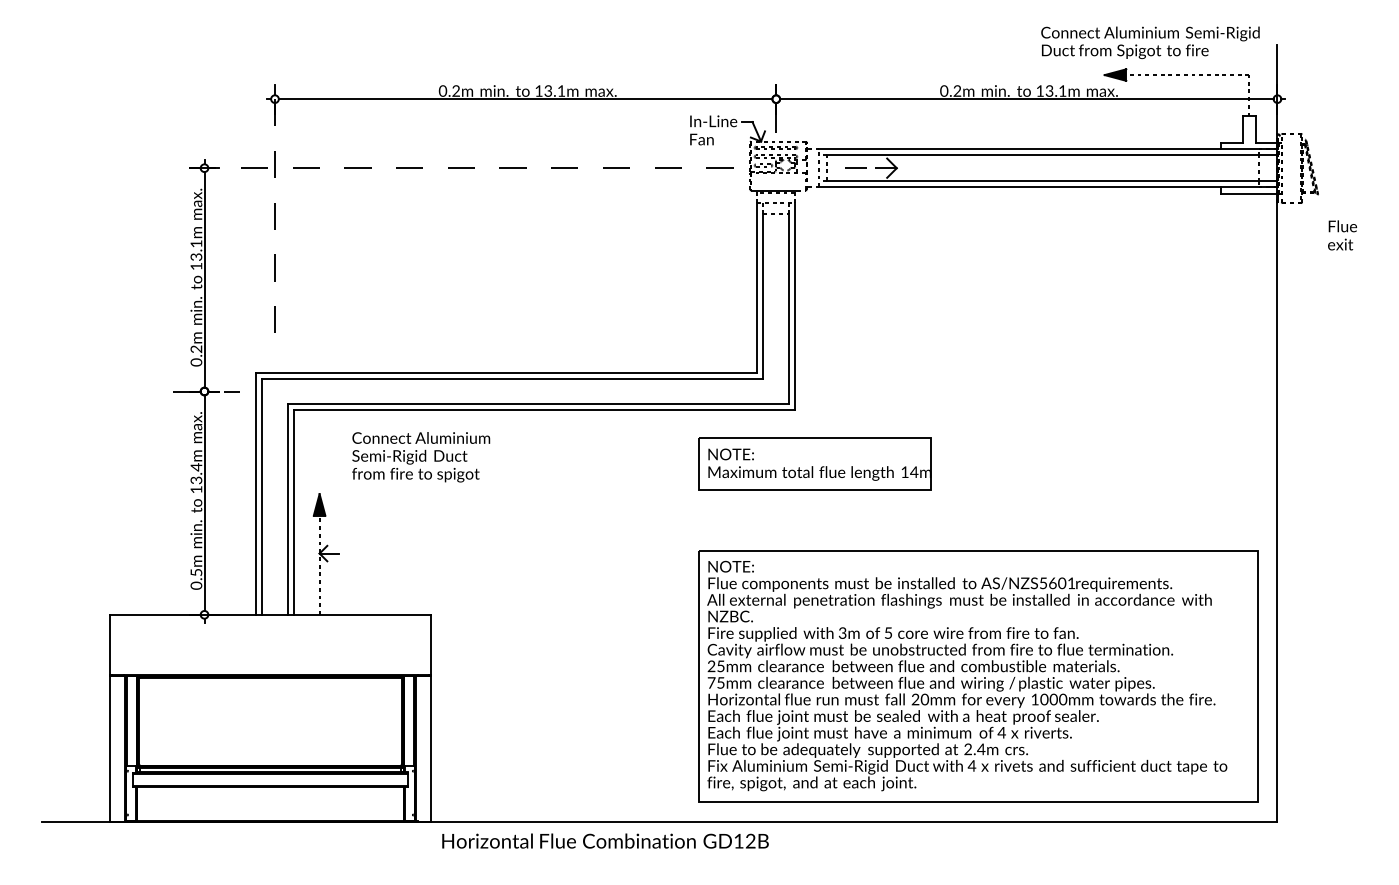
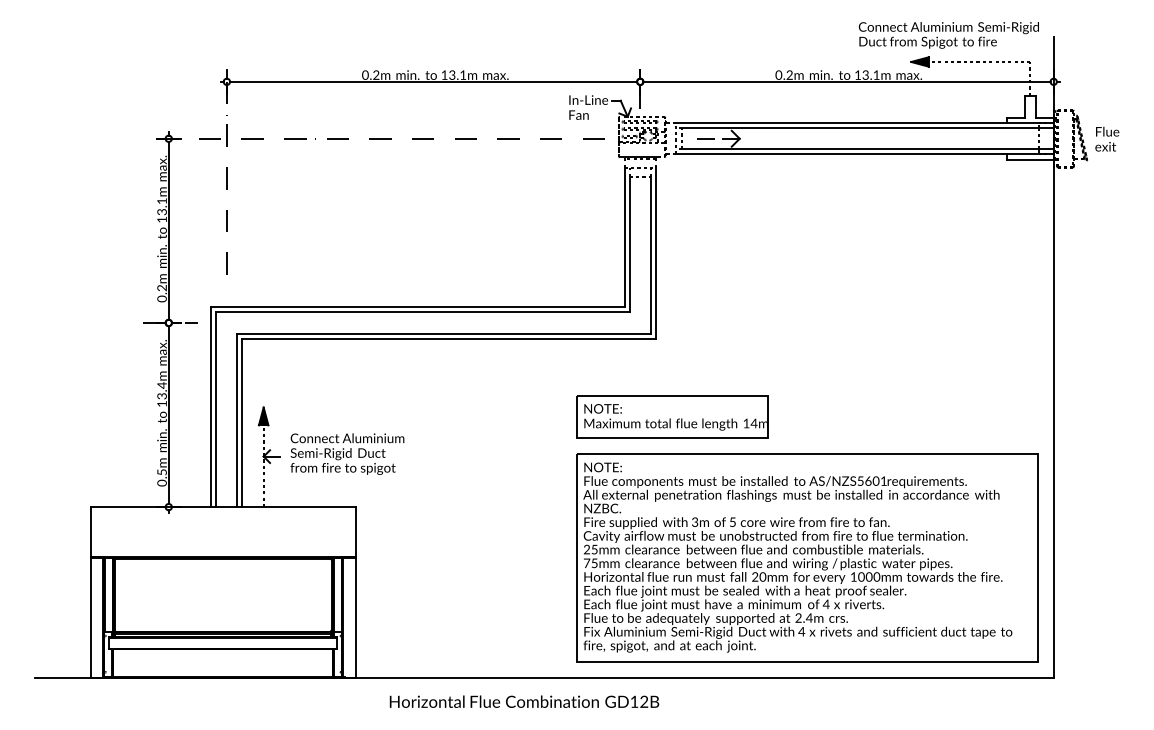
text: (1342, 234) -> (1107, 138), moved
text: (421, 456) -> (347, 453), moved
part: (815, 463) -> (672, 416), moved
text: (605, 840) -> (524, 701), moved

